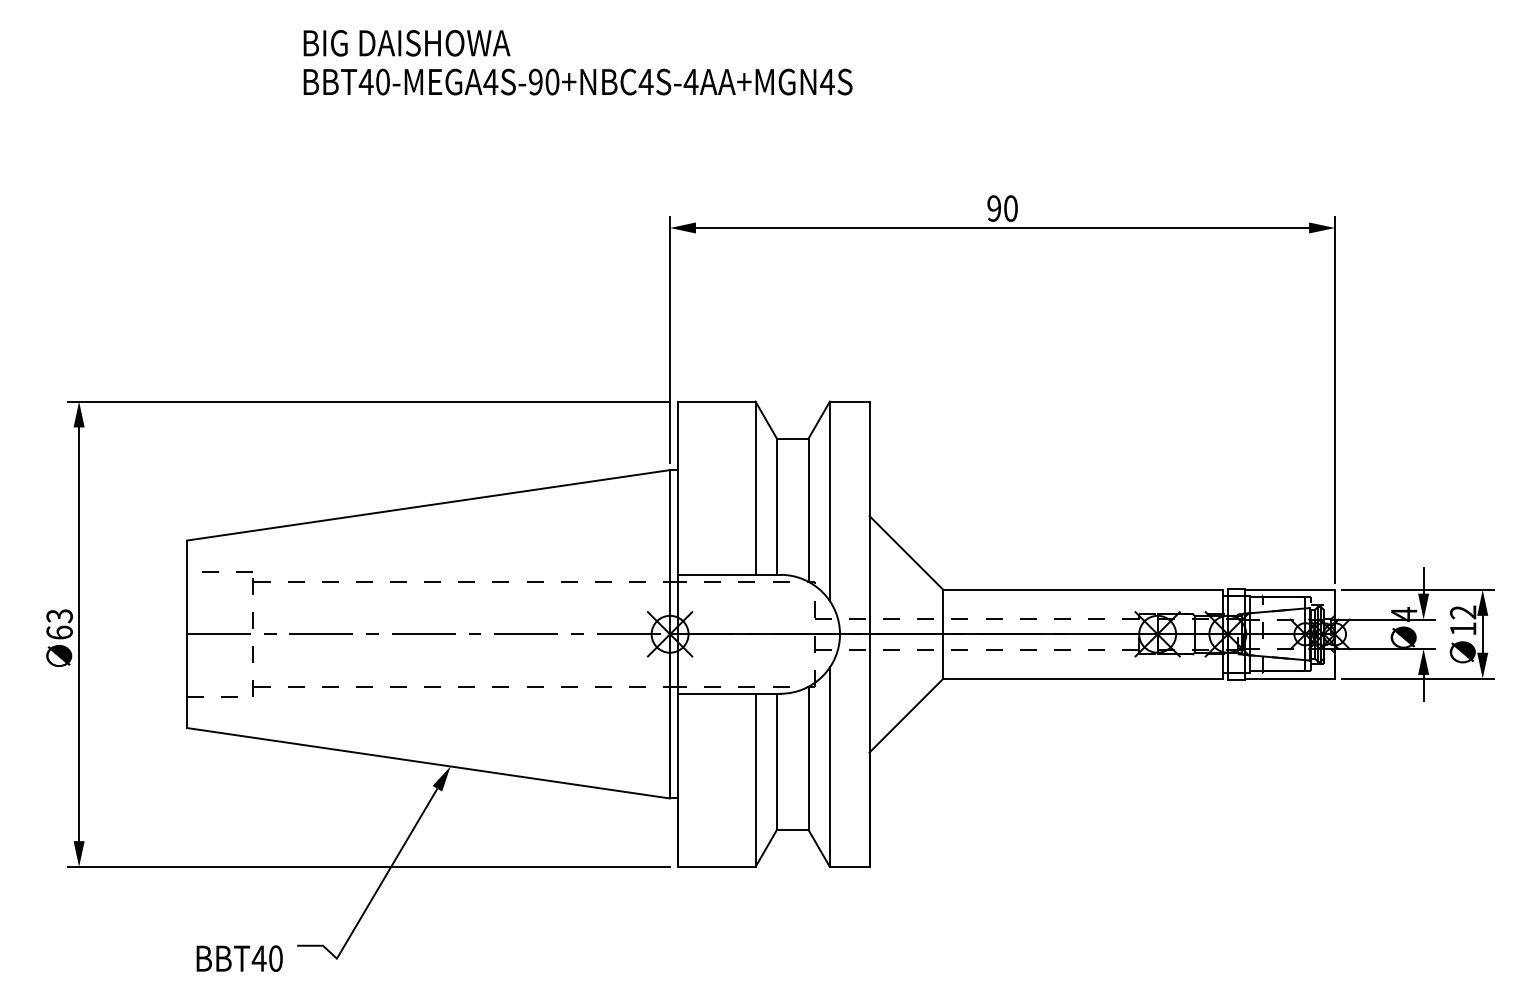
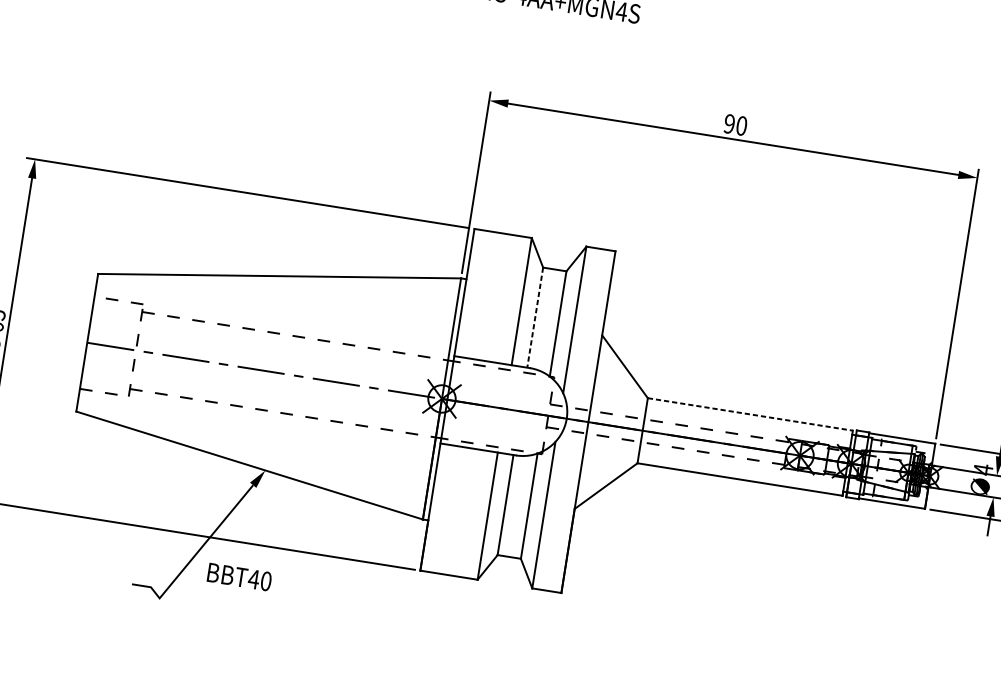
line: (776, 507) -> (534, 318), solid -> dashed
line: (1083, 589) -> (750, 414), solid -> dashed
text: (239, 958) -> (239, 577), moved

